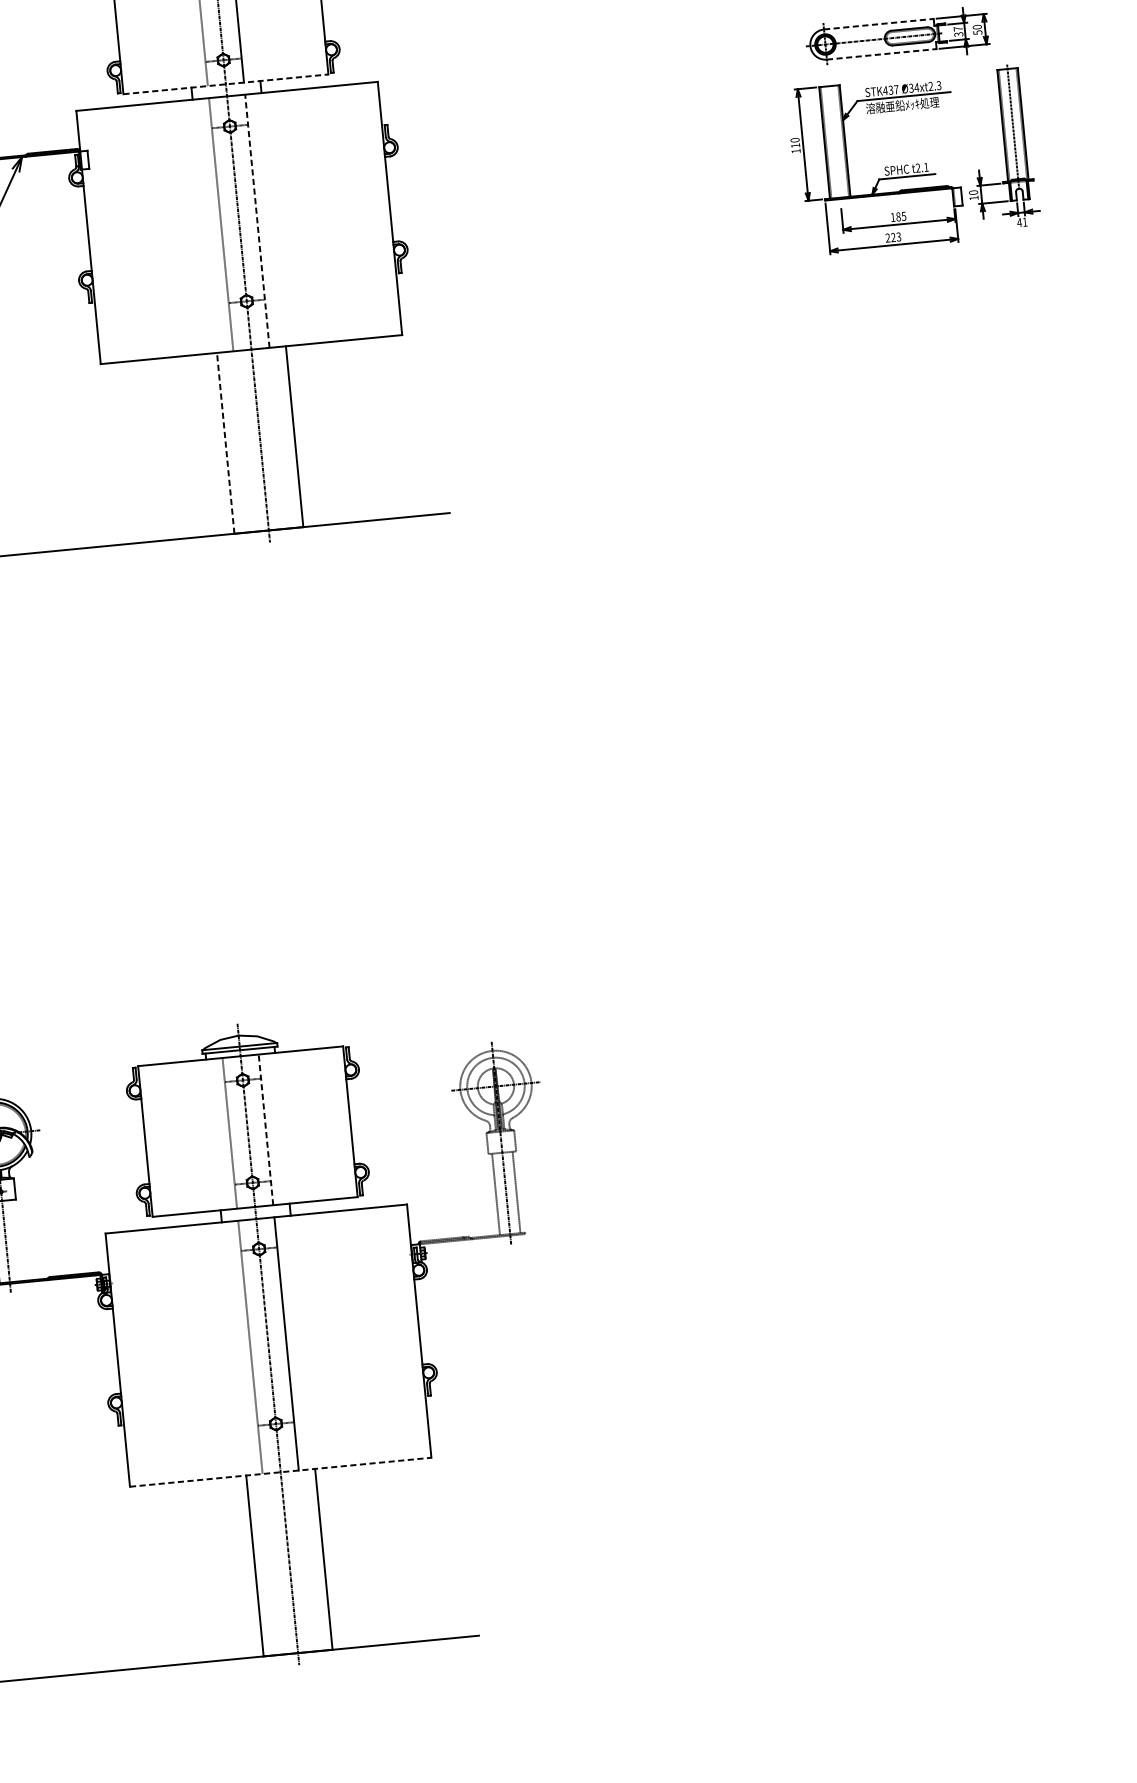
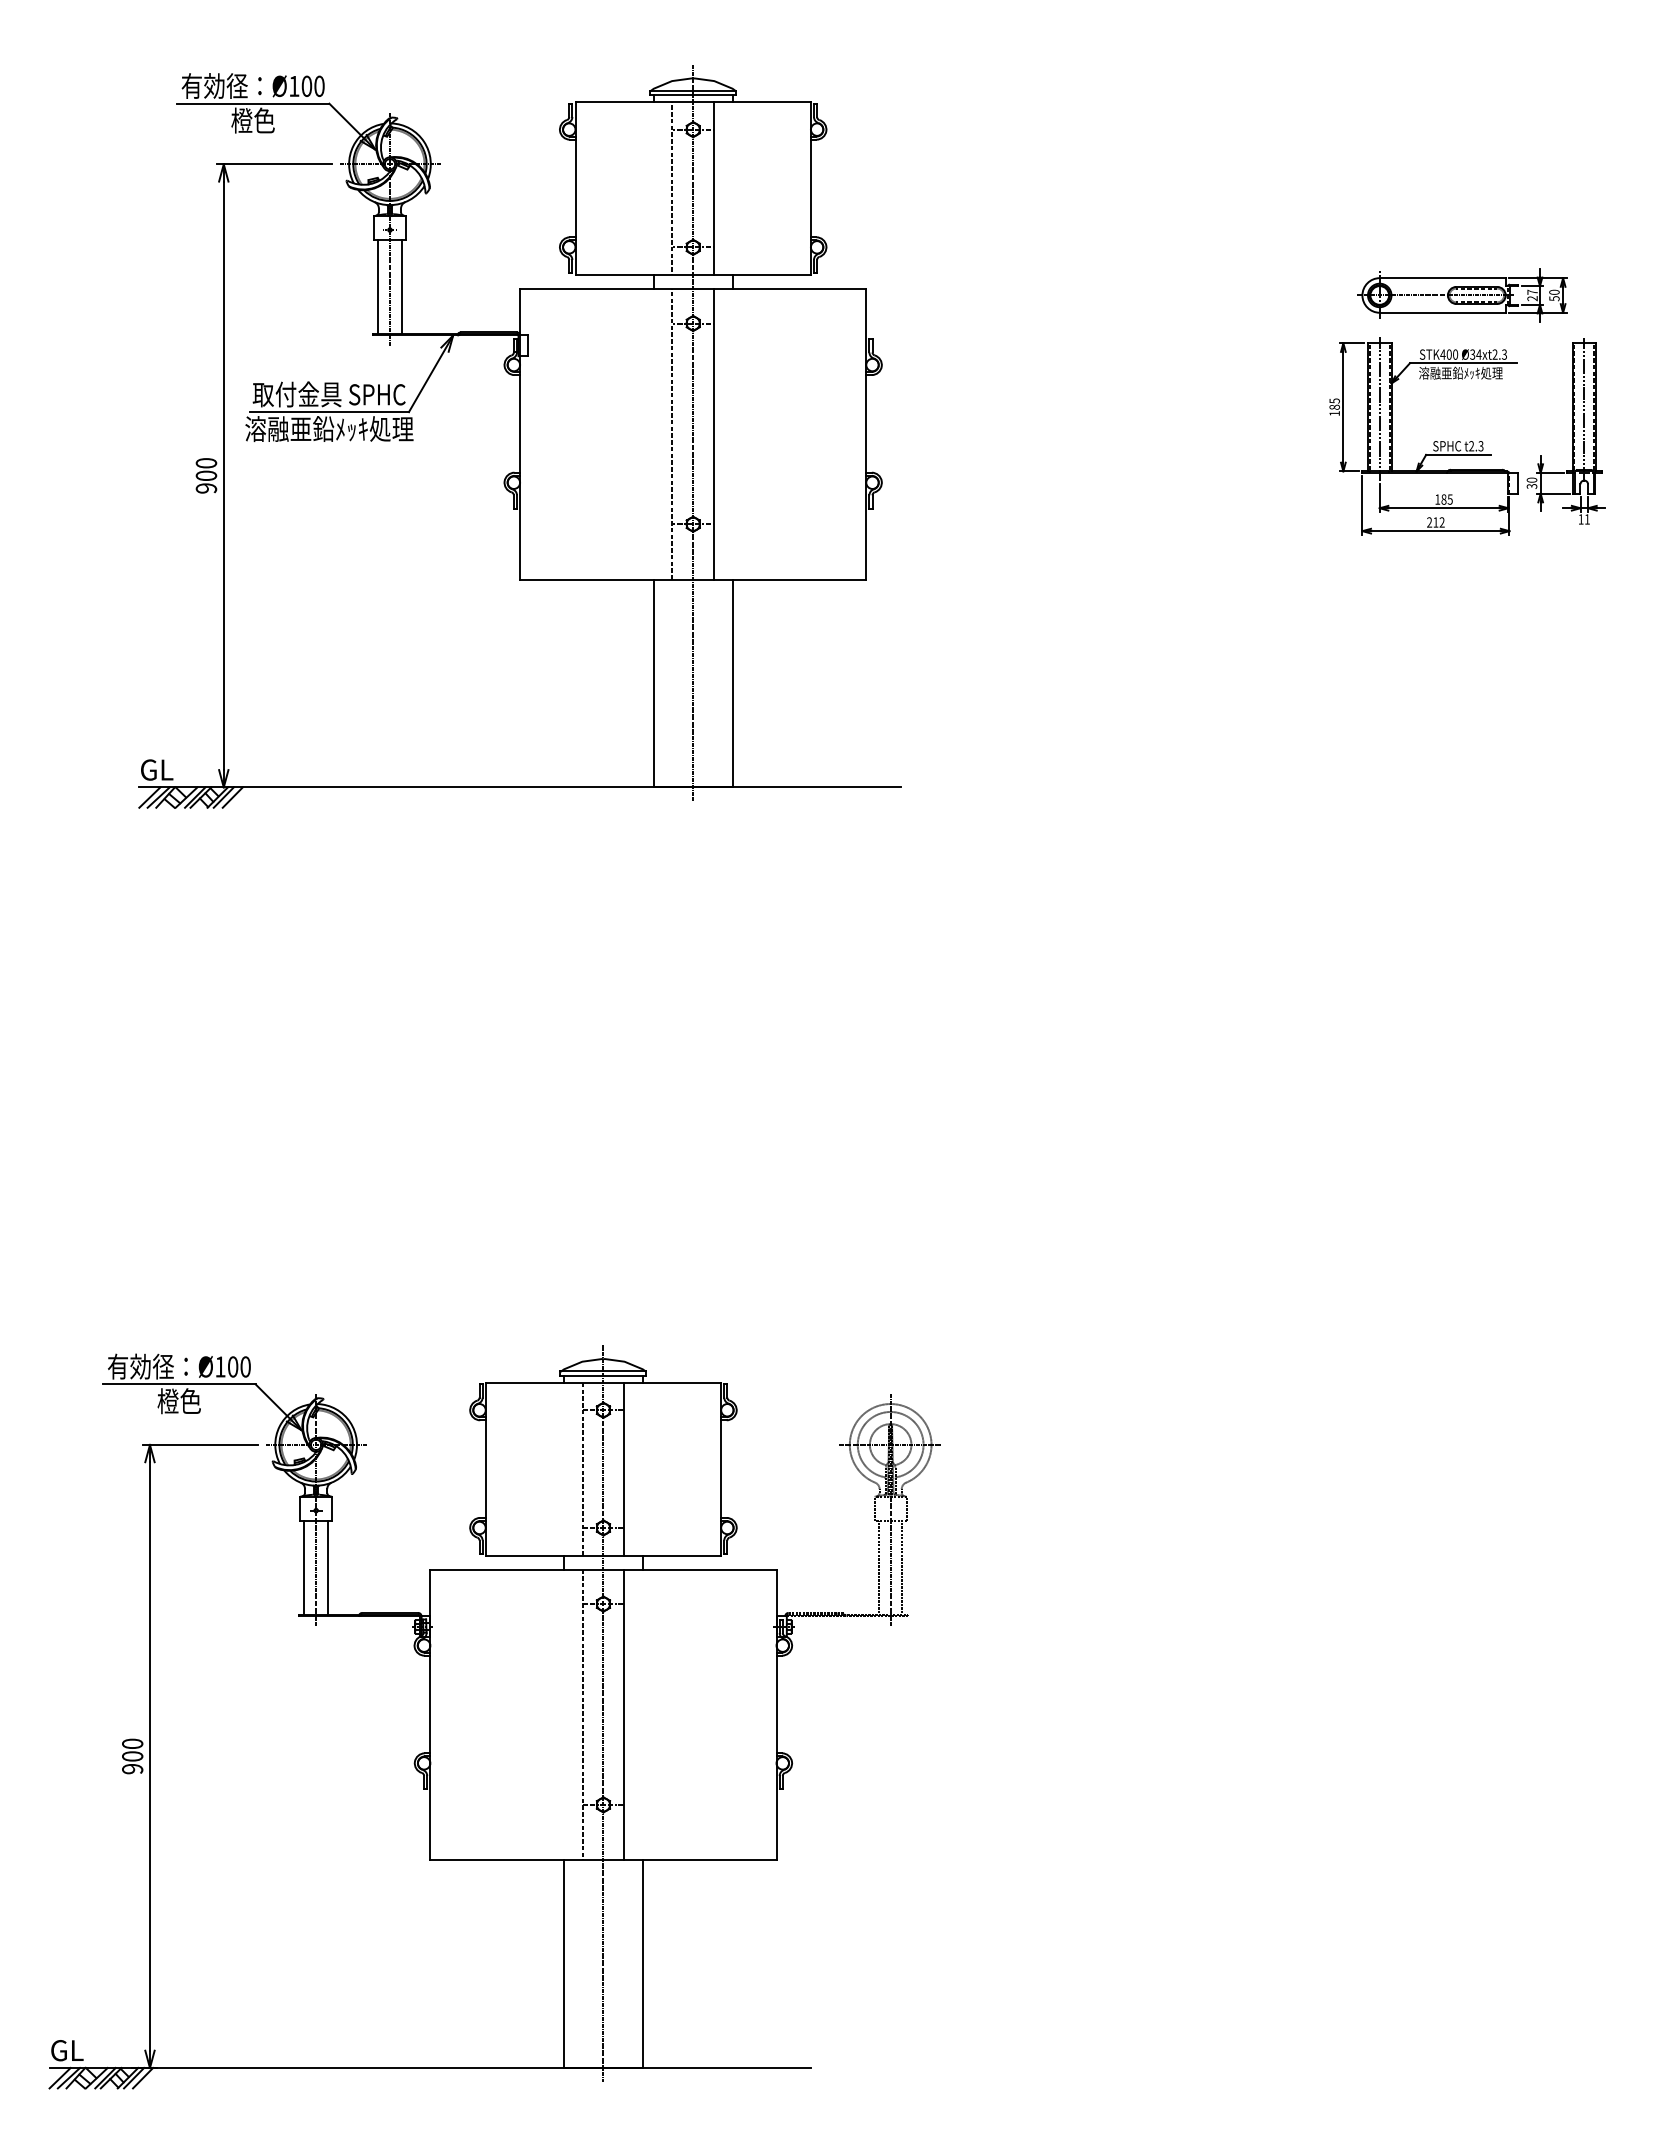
line: (879, 24) -> (1443, 278), dashed -> solid
text: (958, 34) -> (1532, 298), 37 -> 27
line: (882, 54) -> (1443, 312), dashed -> solid
line: (226, 84) -> (693, 275), dashed -> solid
text: (893, 89) -> (1452, 354), STK437 -> STK400
text: (795, 142) -> (1334, 403), 110 -> 185
line: (834, 143) -> (1379, 409), added
text: (925, 167) -> (1480, 446), t2.1 -> t2.3
text: (973, 198) -> (1531, 486), 10 -> 30
line: (256, 220) -> (713, 433), dashed -> solid
text: (1019, 222) -> (1580, 519), 41 -> 11
text: (895, 237) -> (1438, 522), 223 -> 212
line: (225, 443) -> (653, 683), dashed -> solid
line: (266, 1130) -> (624, 1469), dashed -> solid
line: (15, 1240) -> (327, 1567), added
line: (280, 1472) -> (603, 1860), dashed -> solid

